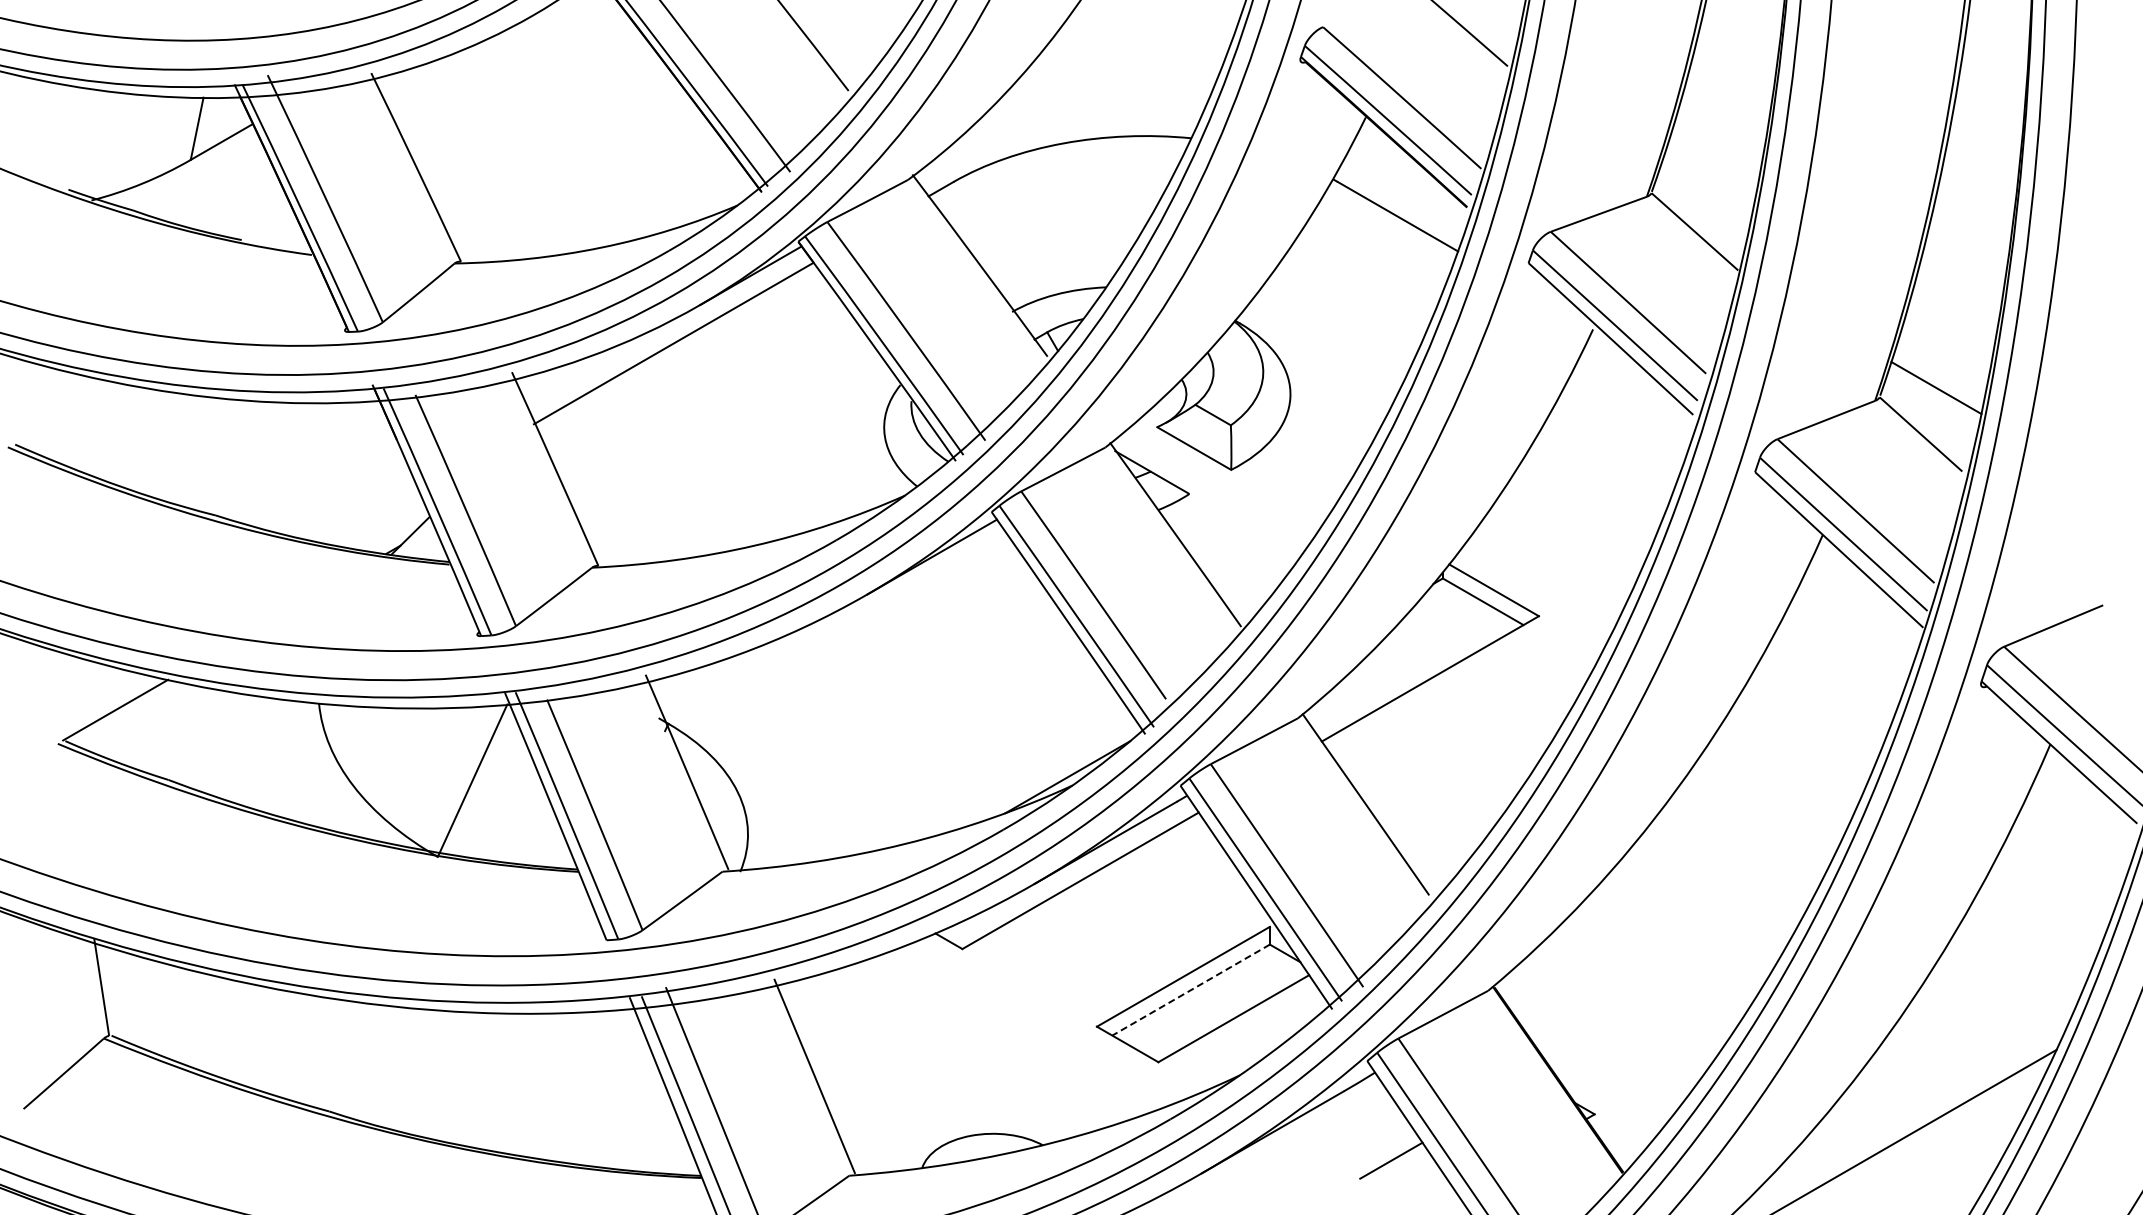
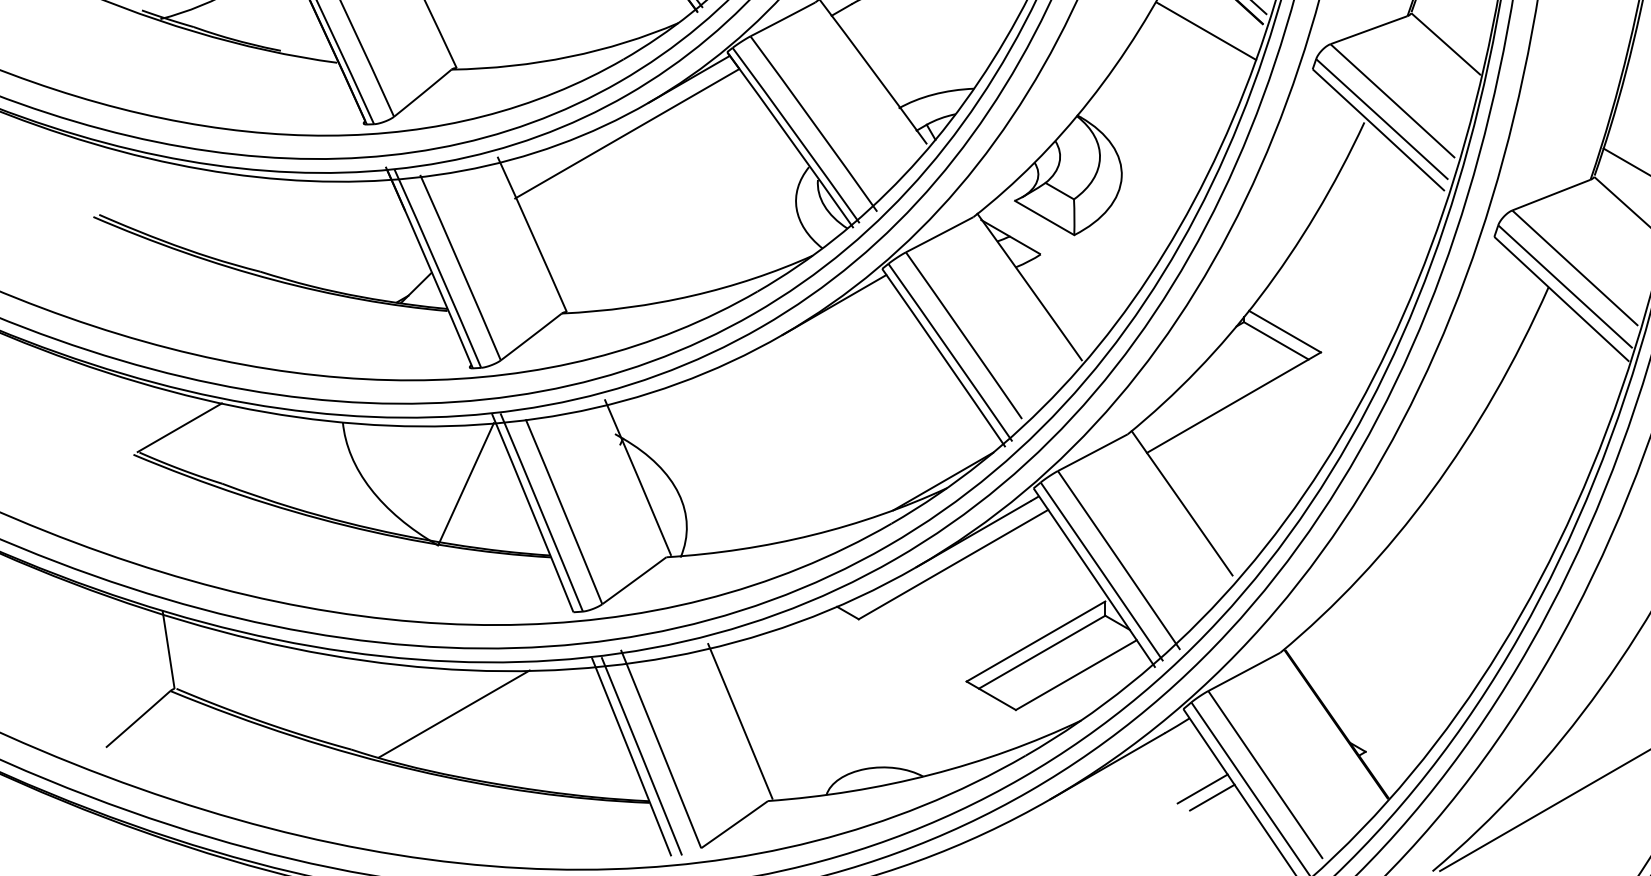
line: (1191, 990) -> (1042, 652), dashed -> solid
line: (457, 1066) -> (453, 713), added
line: (1403, 1171) -> (1212, 797), added

